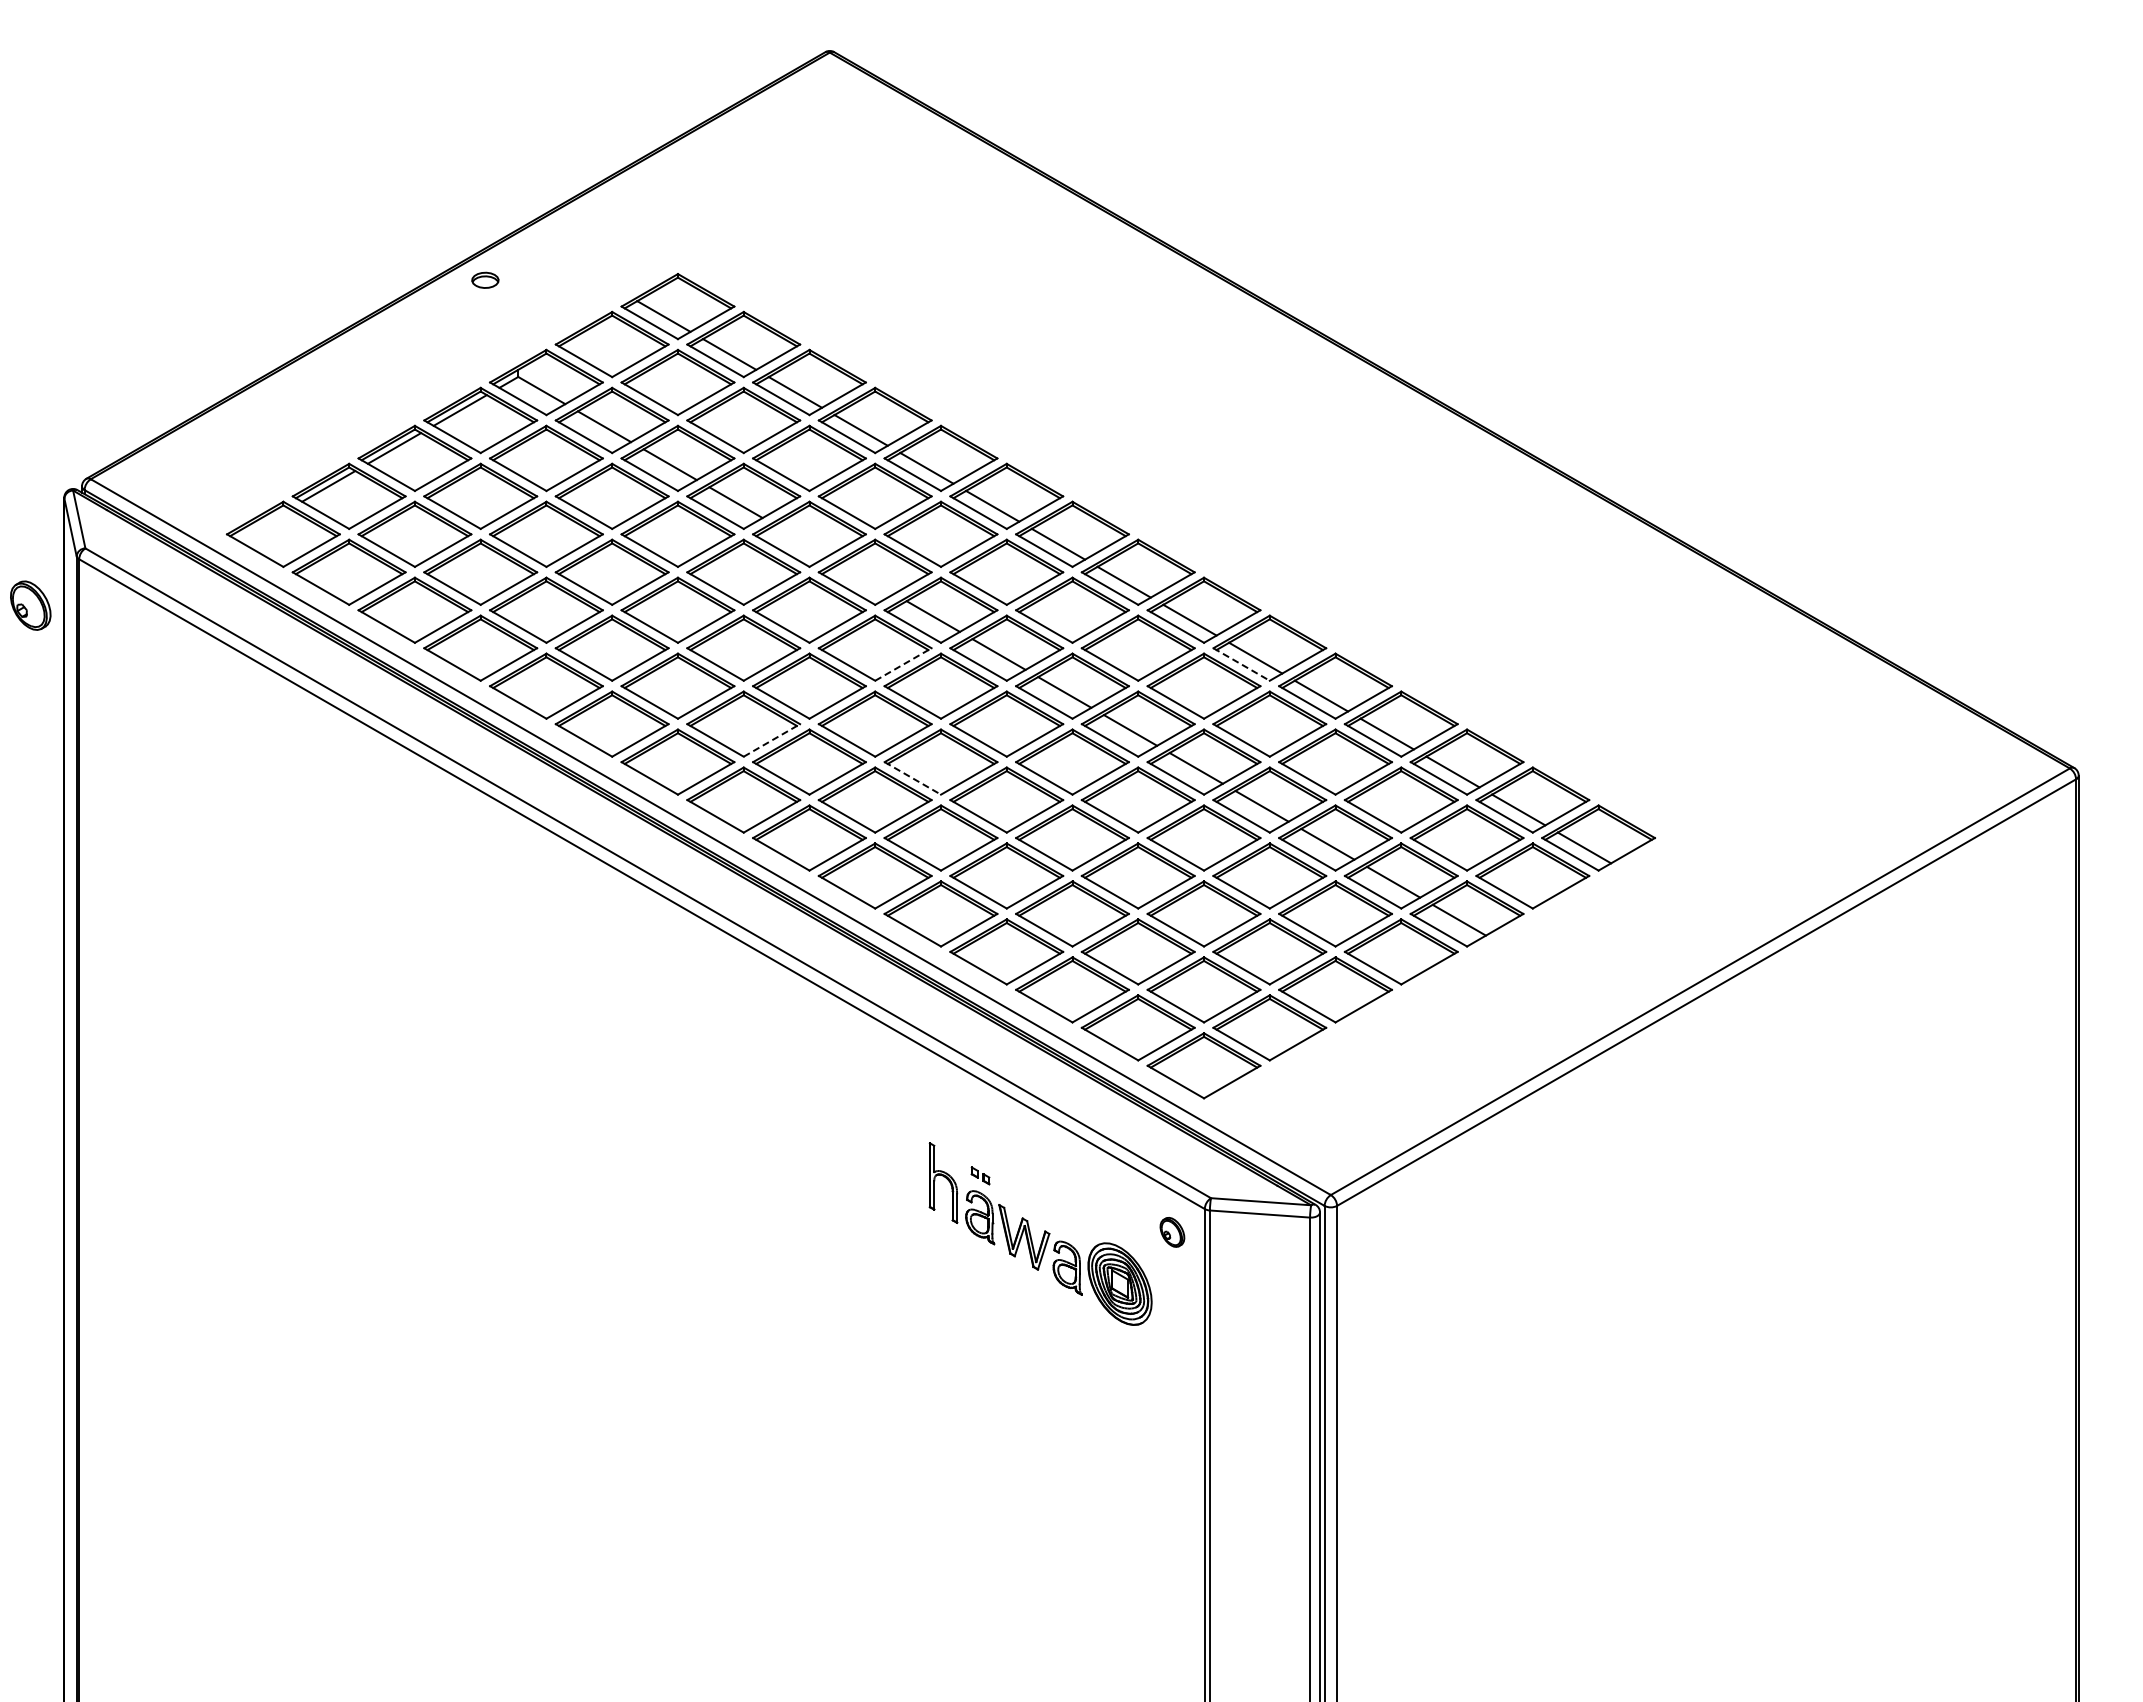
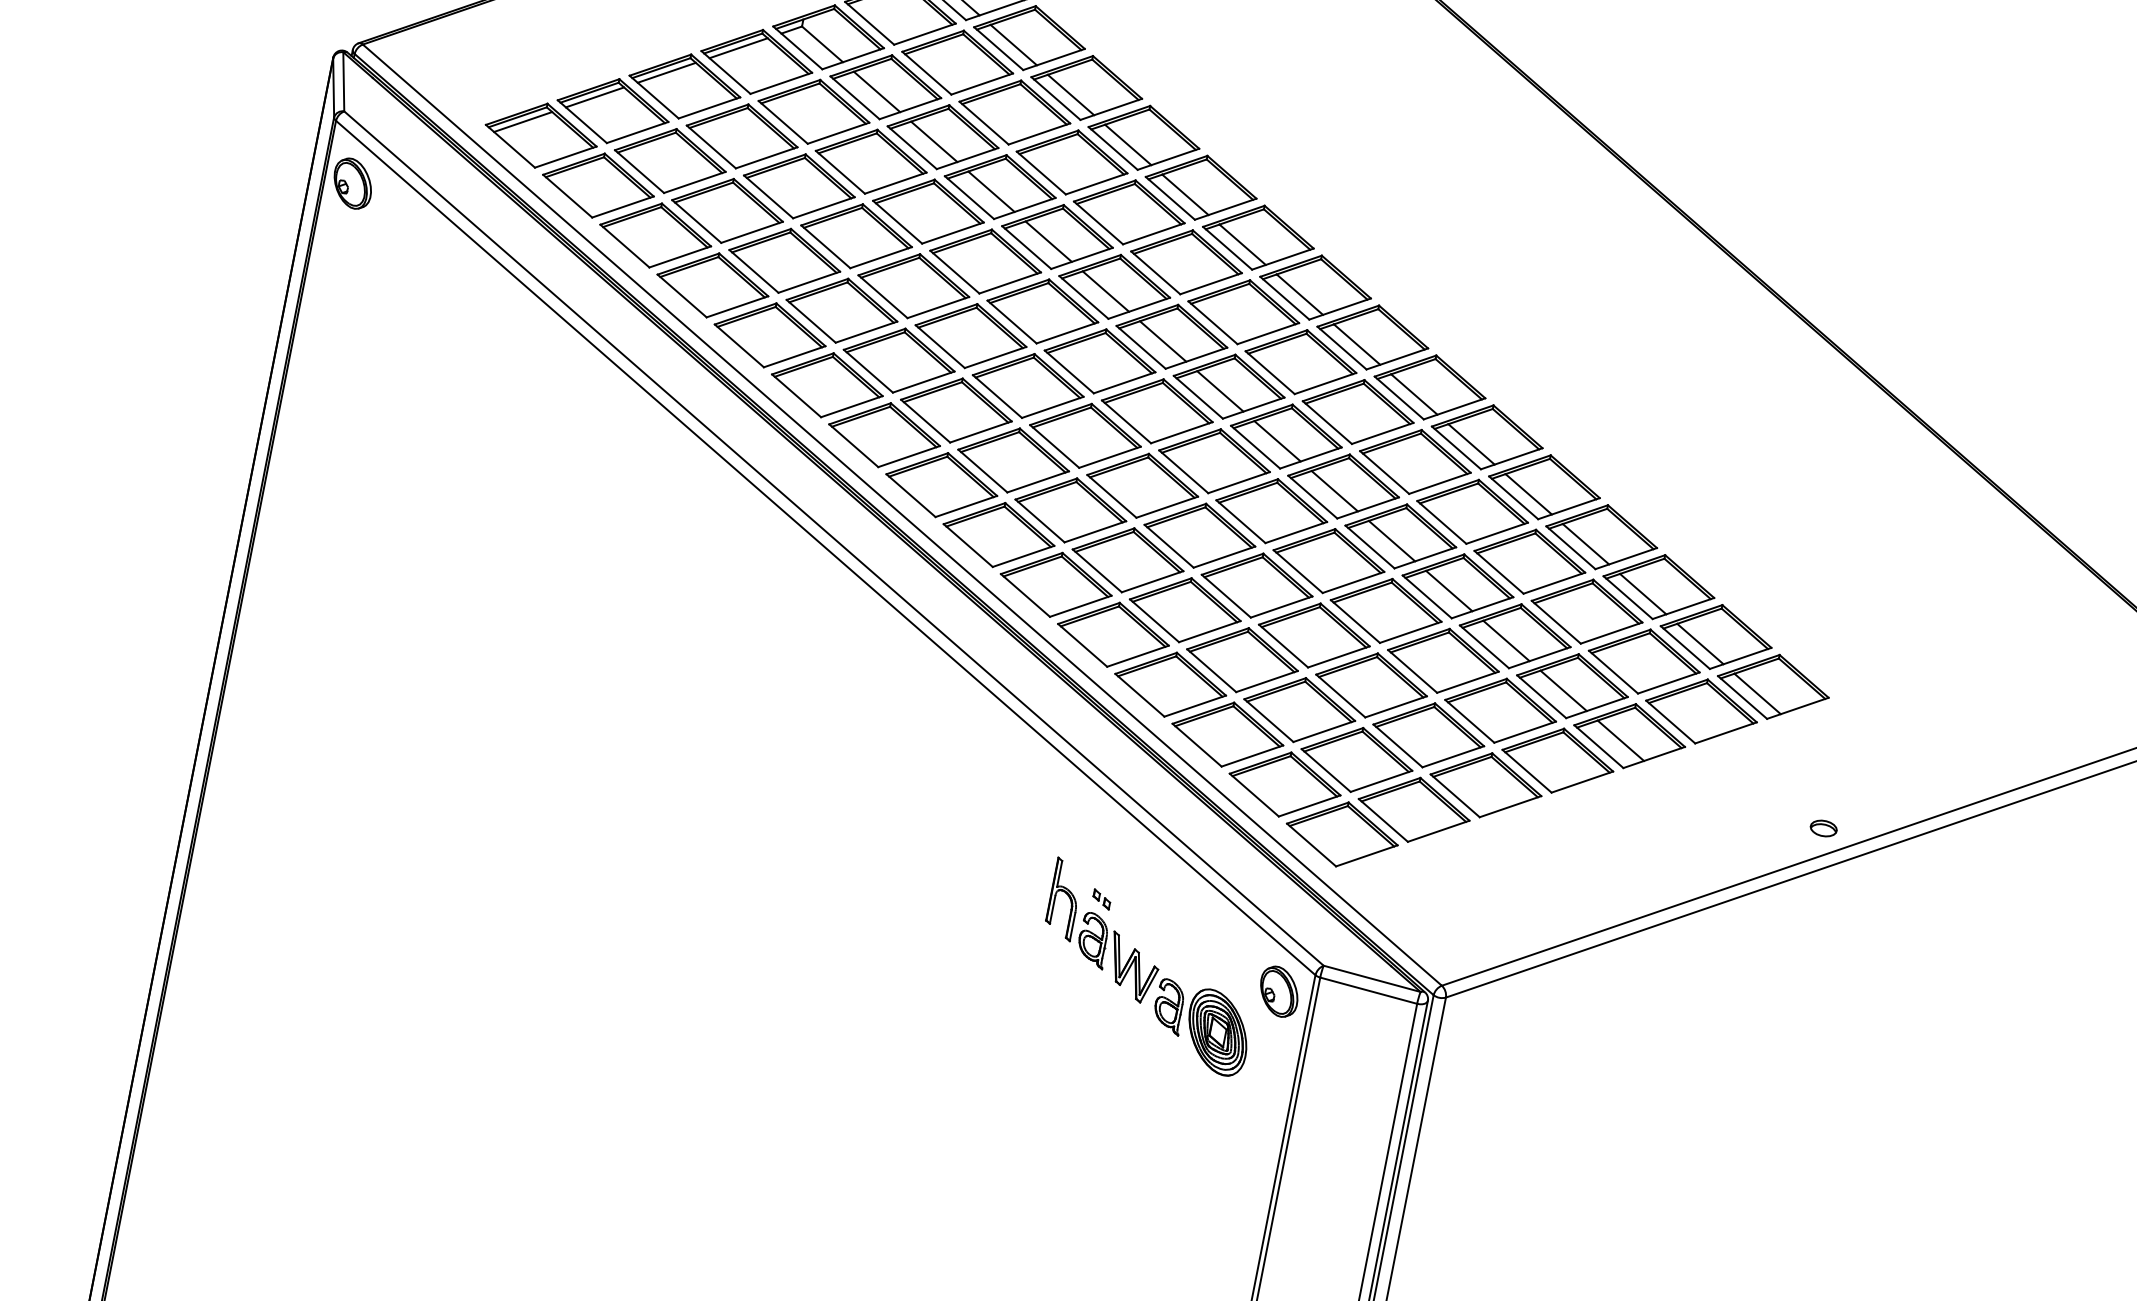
line: (262, 524) -> (522, 122), added
line: (801, 540) -> (1048, 241), added
line: (867, 578) -> (1105, 291), added
part: (30, 605) -> (352, 183), moved
line: (903, 664) -> (1124, 382), dashed -> solid
line: (1241, 664) -> (1456, 447), dashed -> solid
line: (771, 740) -> (980, 431), dashed -> solid
line: (912, 778) -> (1111, 496), dashed -> solid
part: (1675, 966) -> (1824, 827), added
part: (1172, 1232) -> (1279, 991), size x1.67

